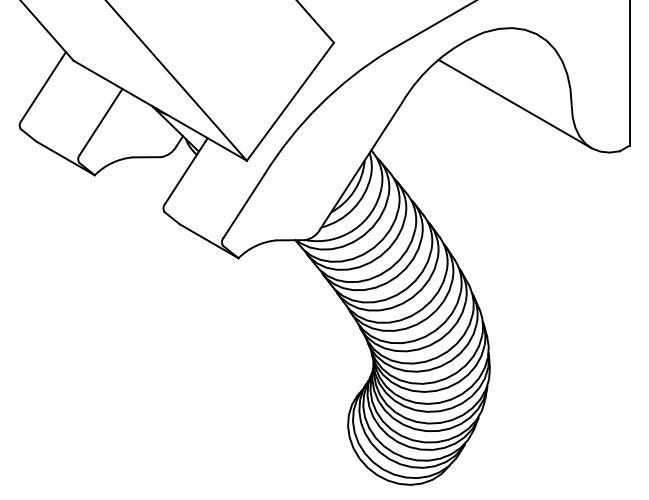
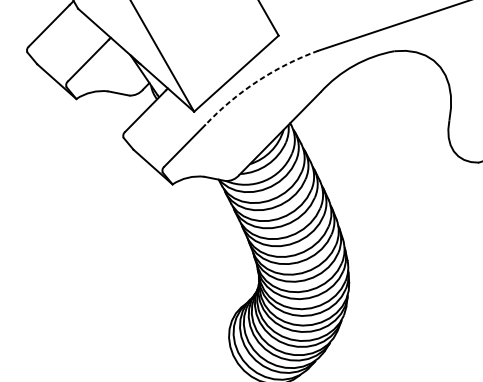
line: (514, 103) -> (406, 109), removed
arc: (318, 106) -> (256, 81), solid -> dashed

